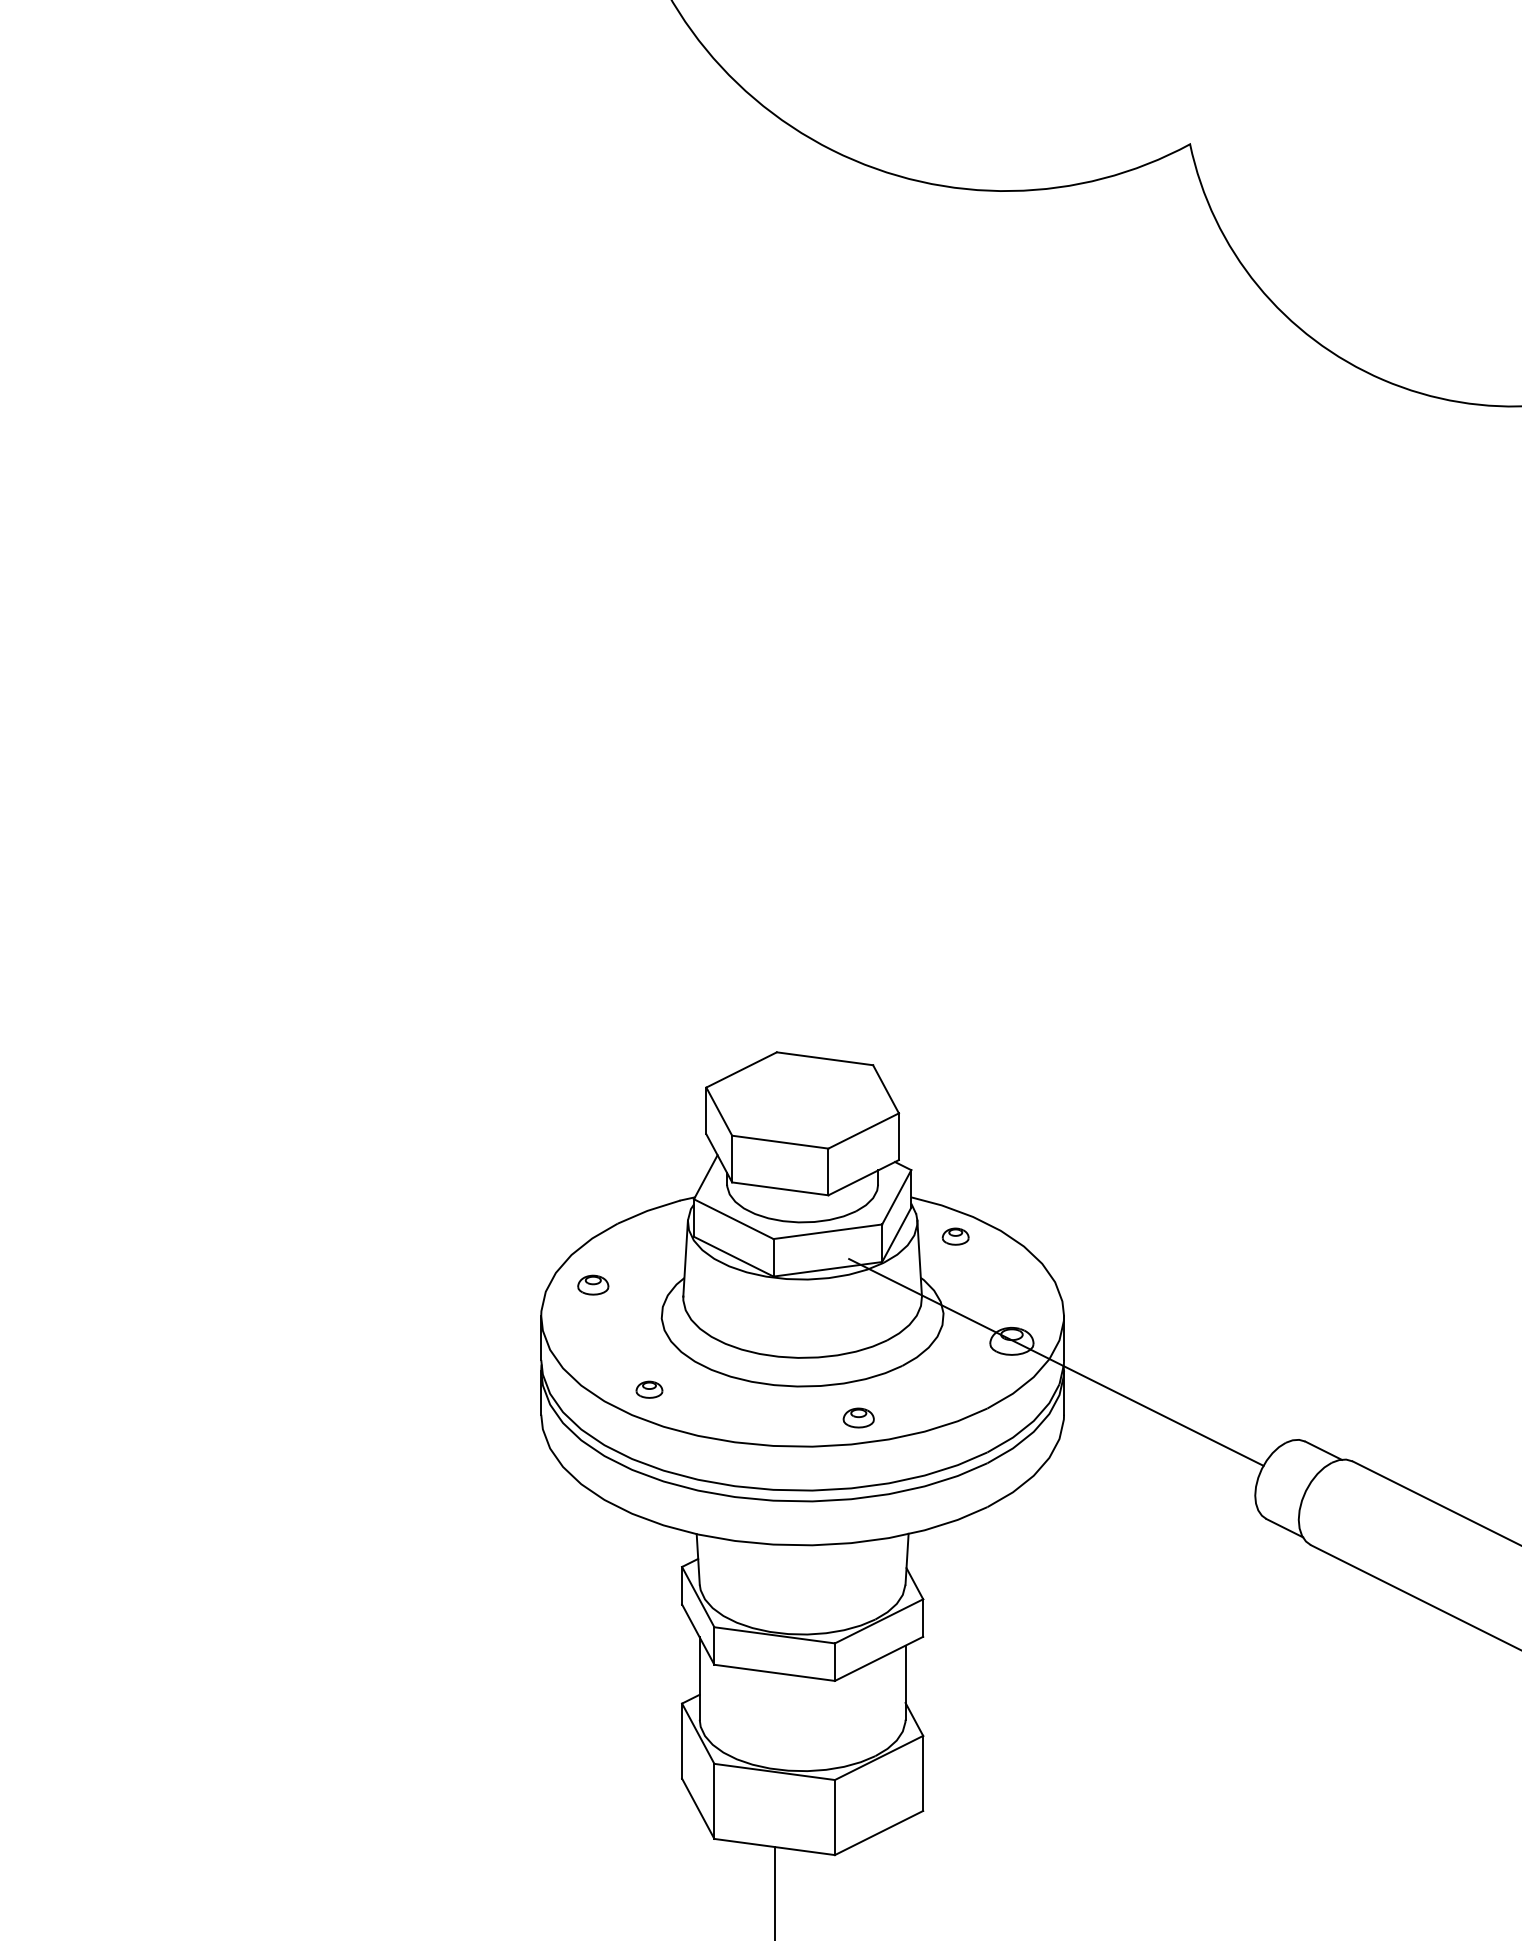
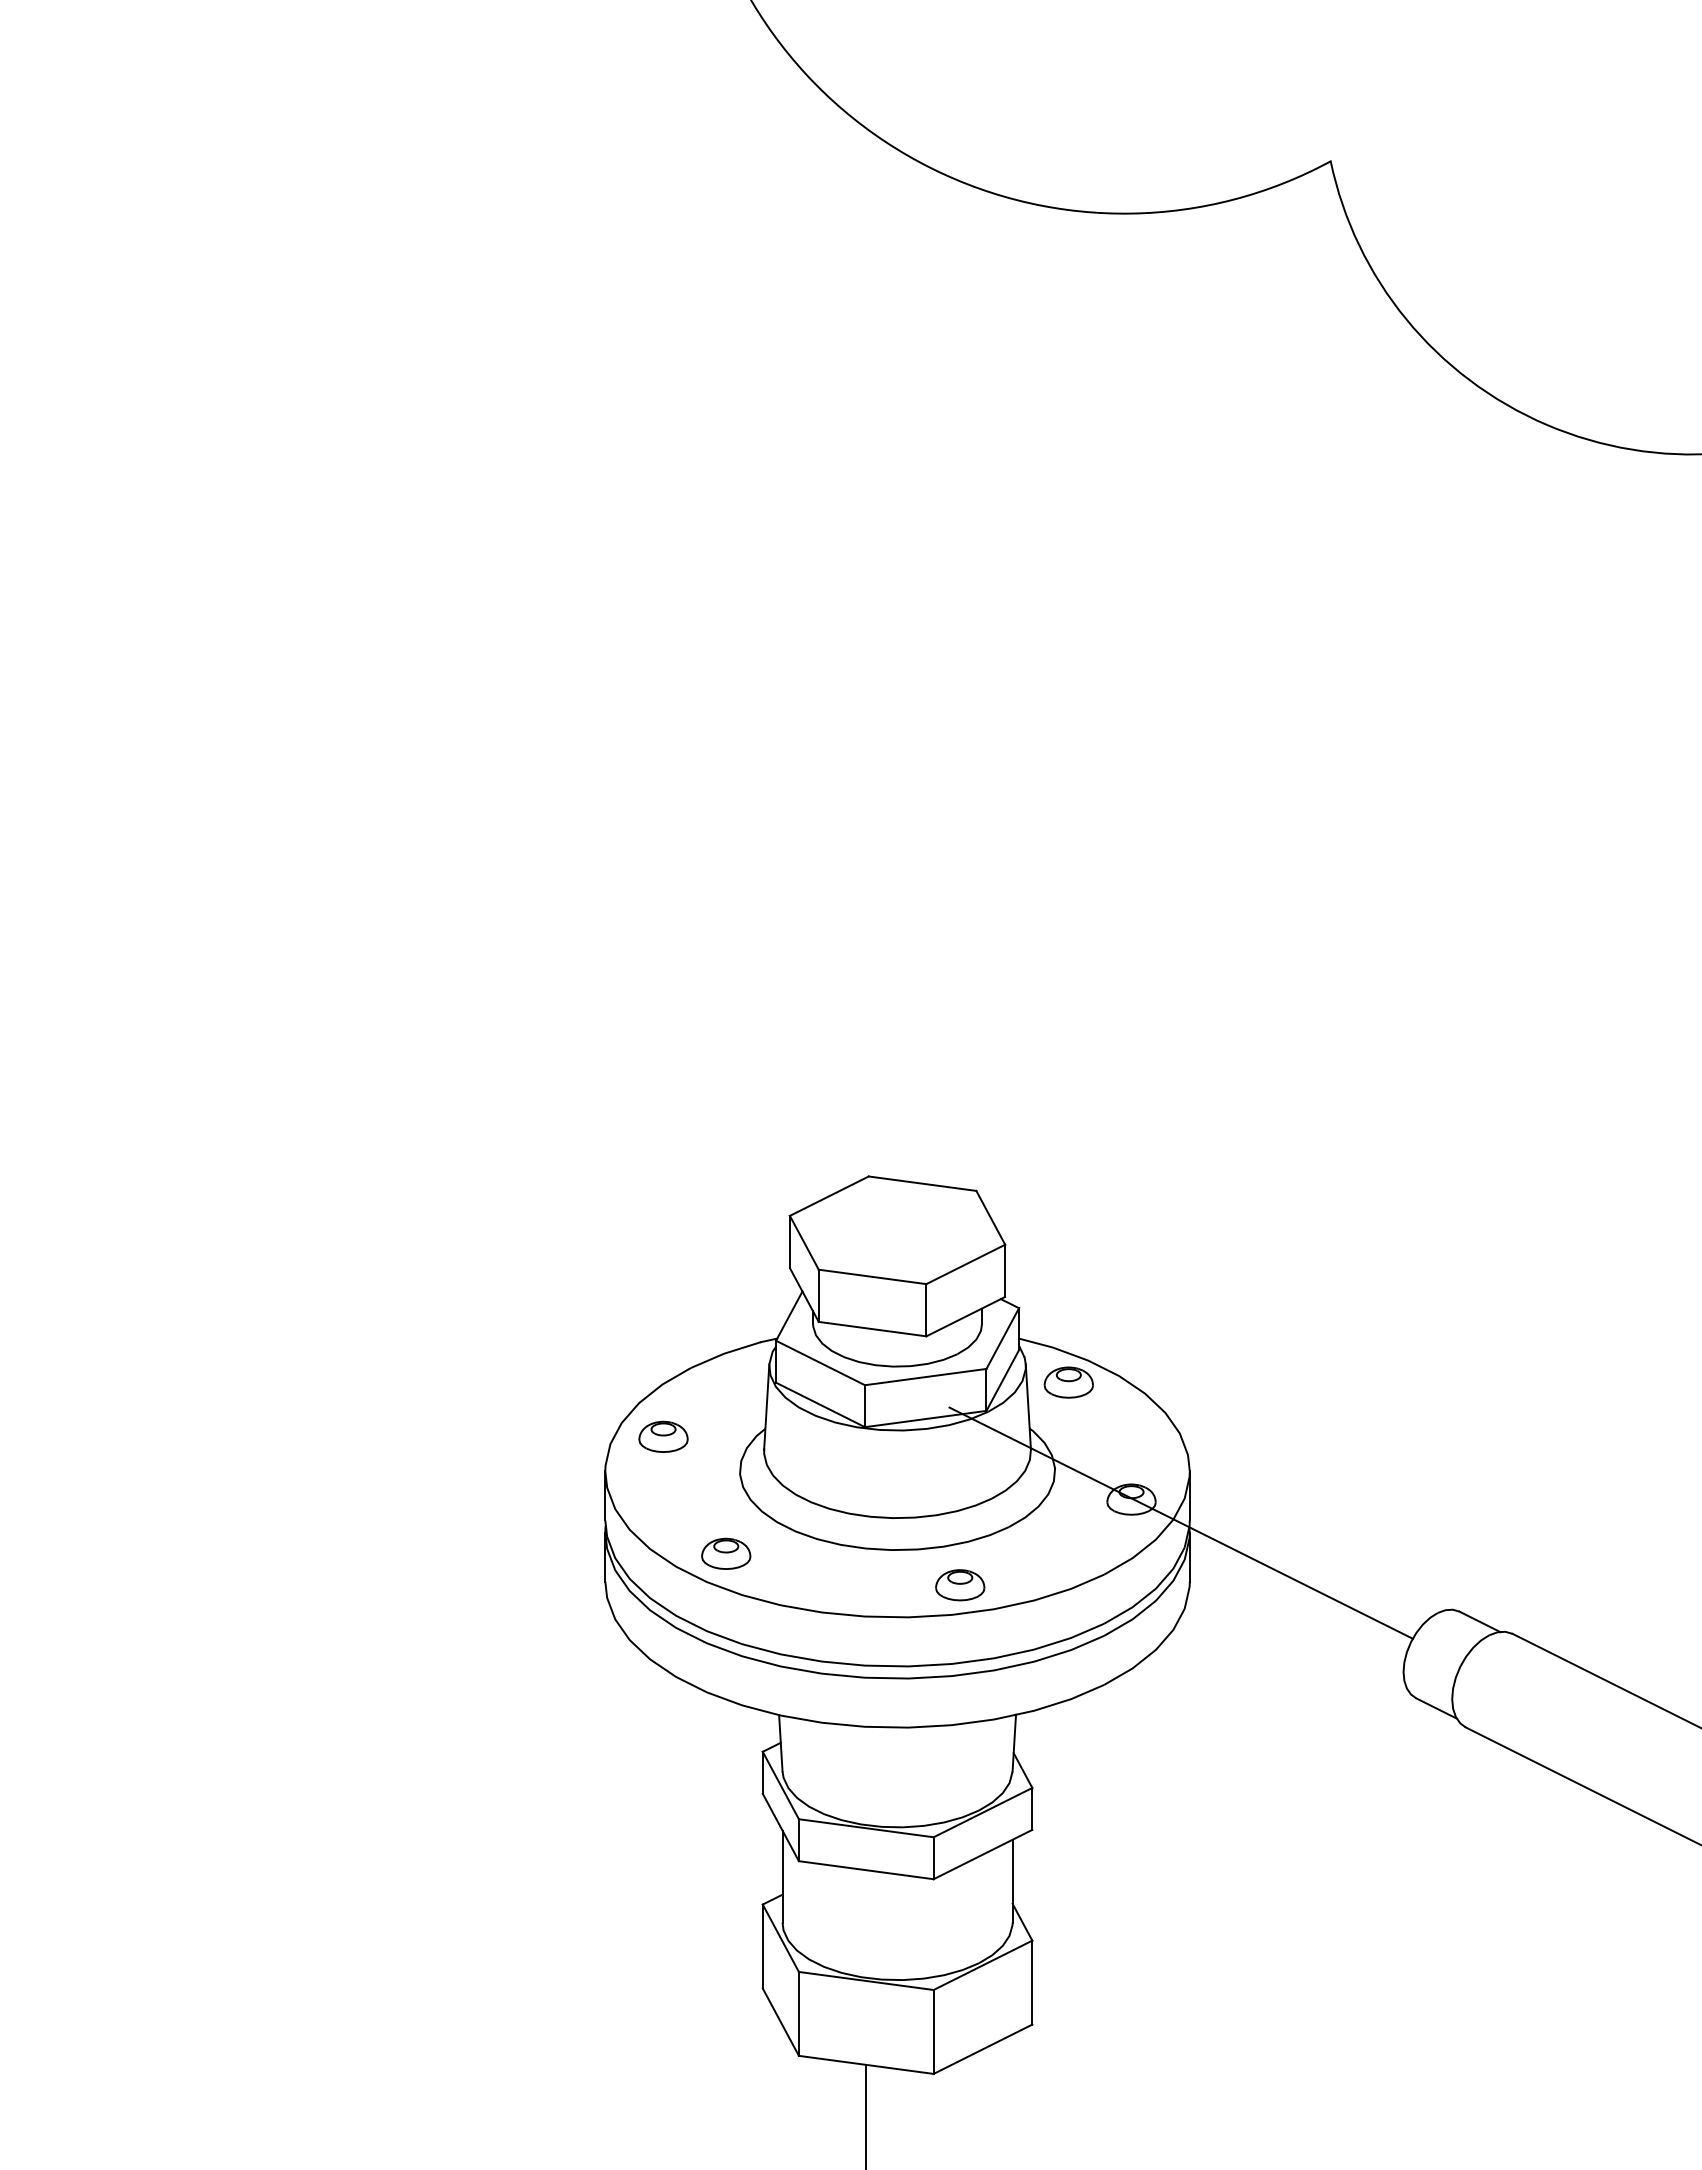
part: (955, 1236) -> (1068, 1382), size x1.67
part: (593, 1284) -> (663, 1436), size x1.43
part: (649, 1389) -> (726, 1553), size x1.67
part: (858, 1418) -> (960, 1585), size x1.43

